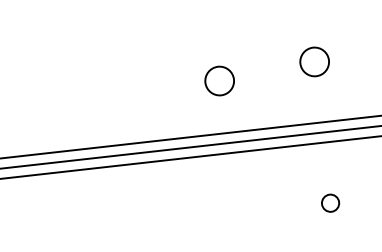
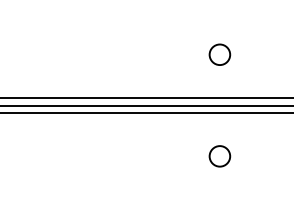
circle: (219, 80) -> (150, 60), removed
circle: (329, 203) -> (219, 156), size x1.67

